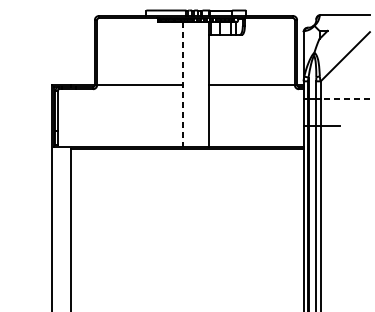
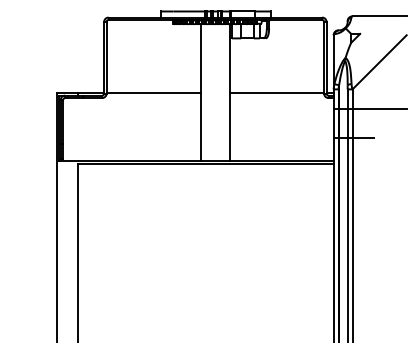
line: (182, 84) -> (200, 92), dashed -> solid
line: (345, 99) -> (379, 109), dashed -> solid

